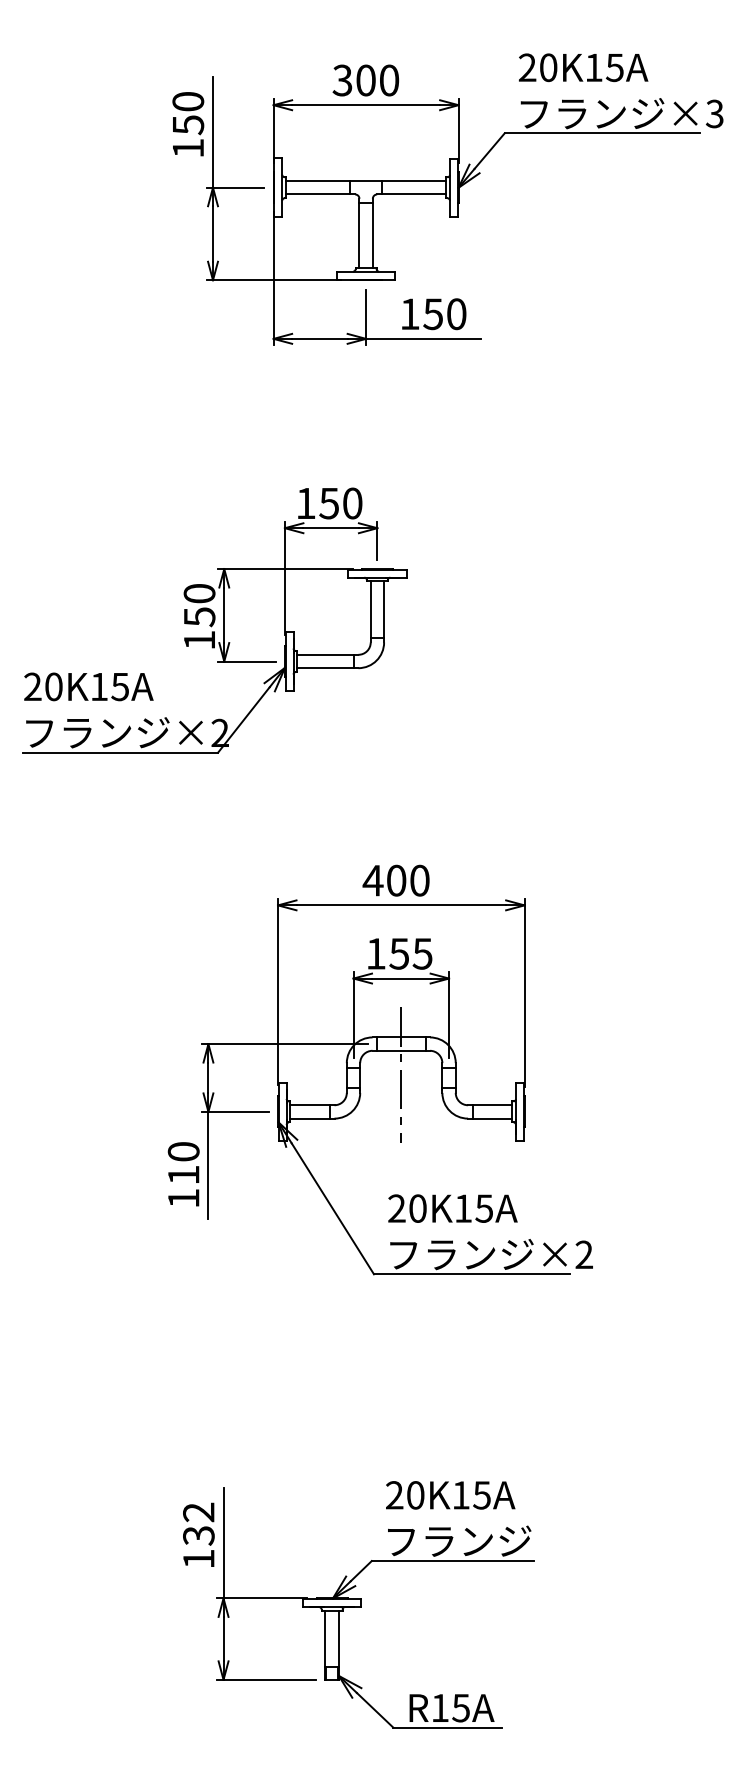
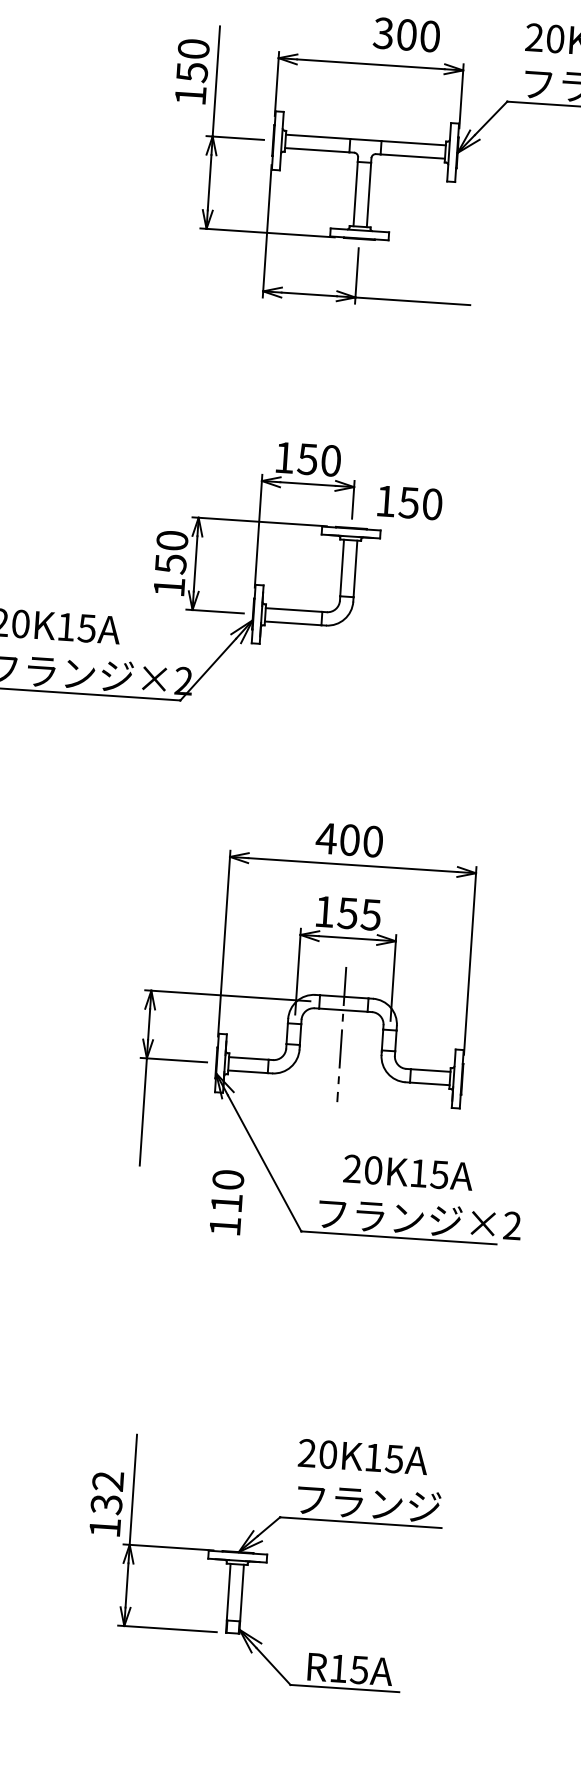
text: (365, 80) -> (406, 34), moved
text: (434, 314) -> (410, 503), moved
text: (183, 1174) -> (226, 1202), moved
text: (452, 1208) -> (407, 1172), moved
text: (198, 1534) -> (106, 1503), moved

